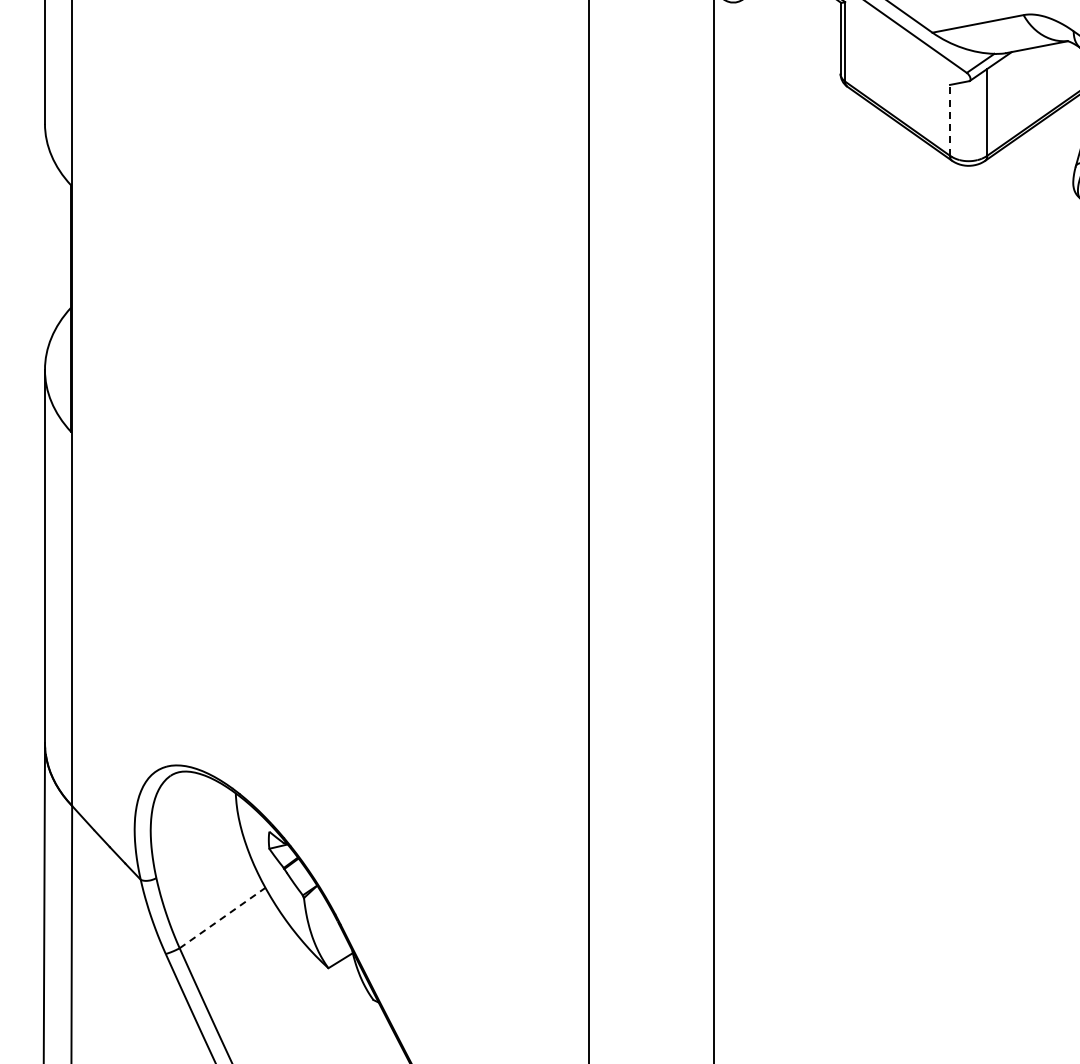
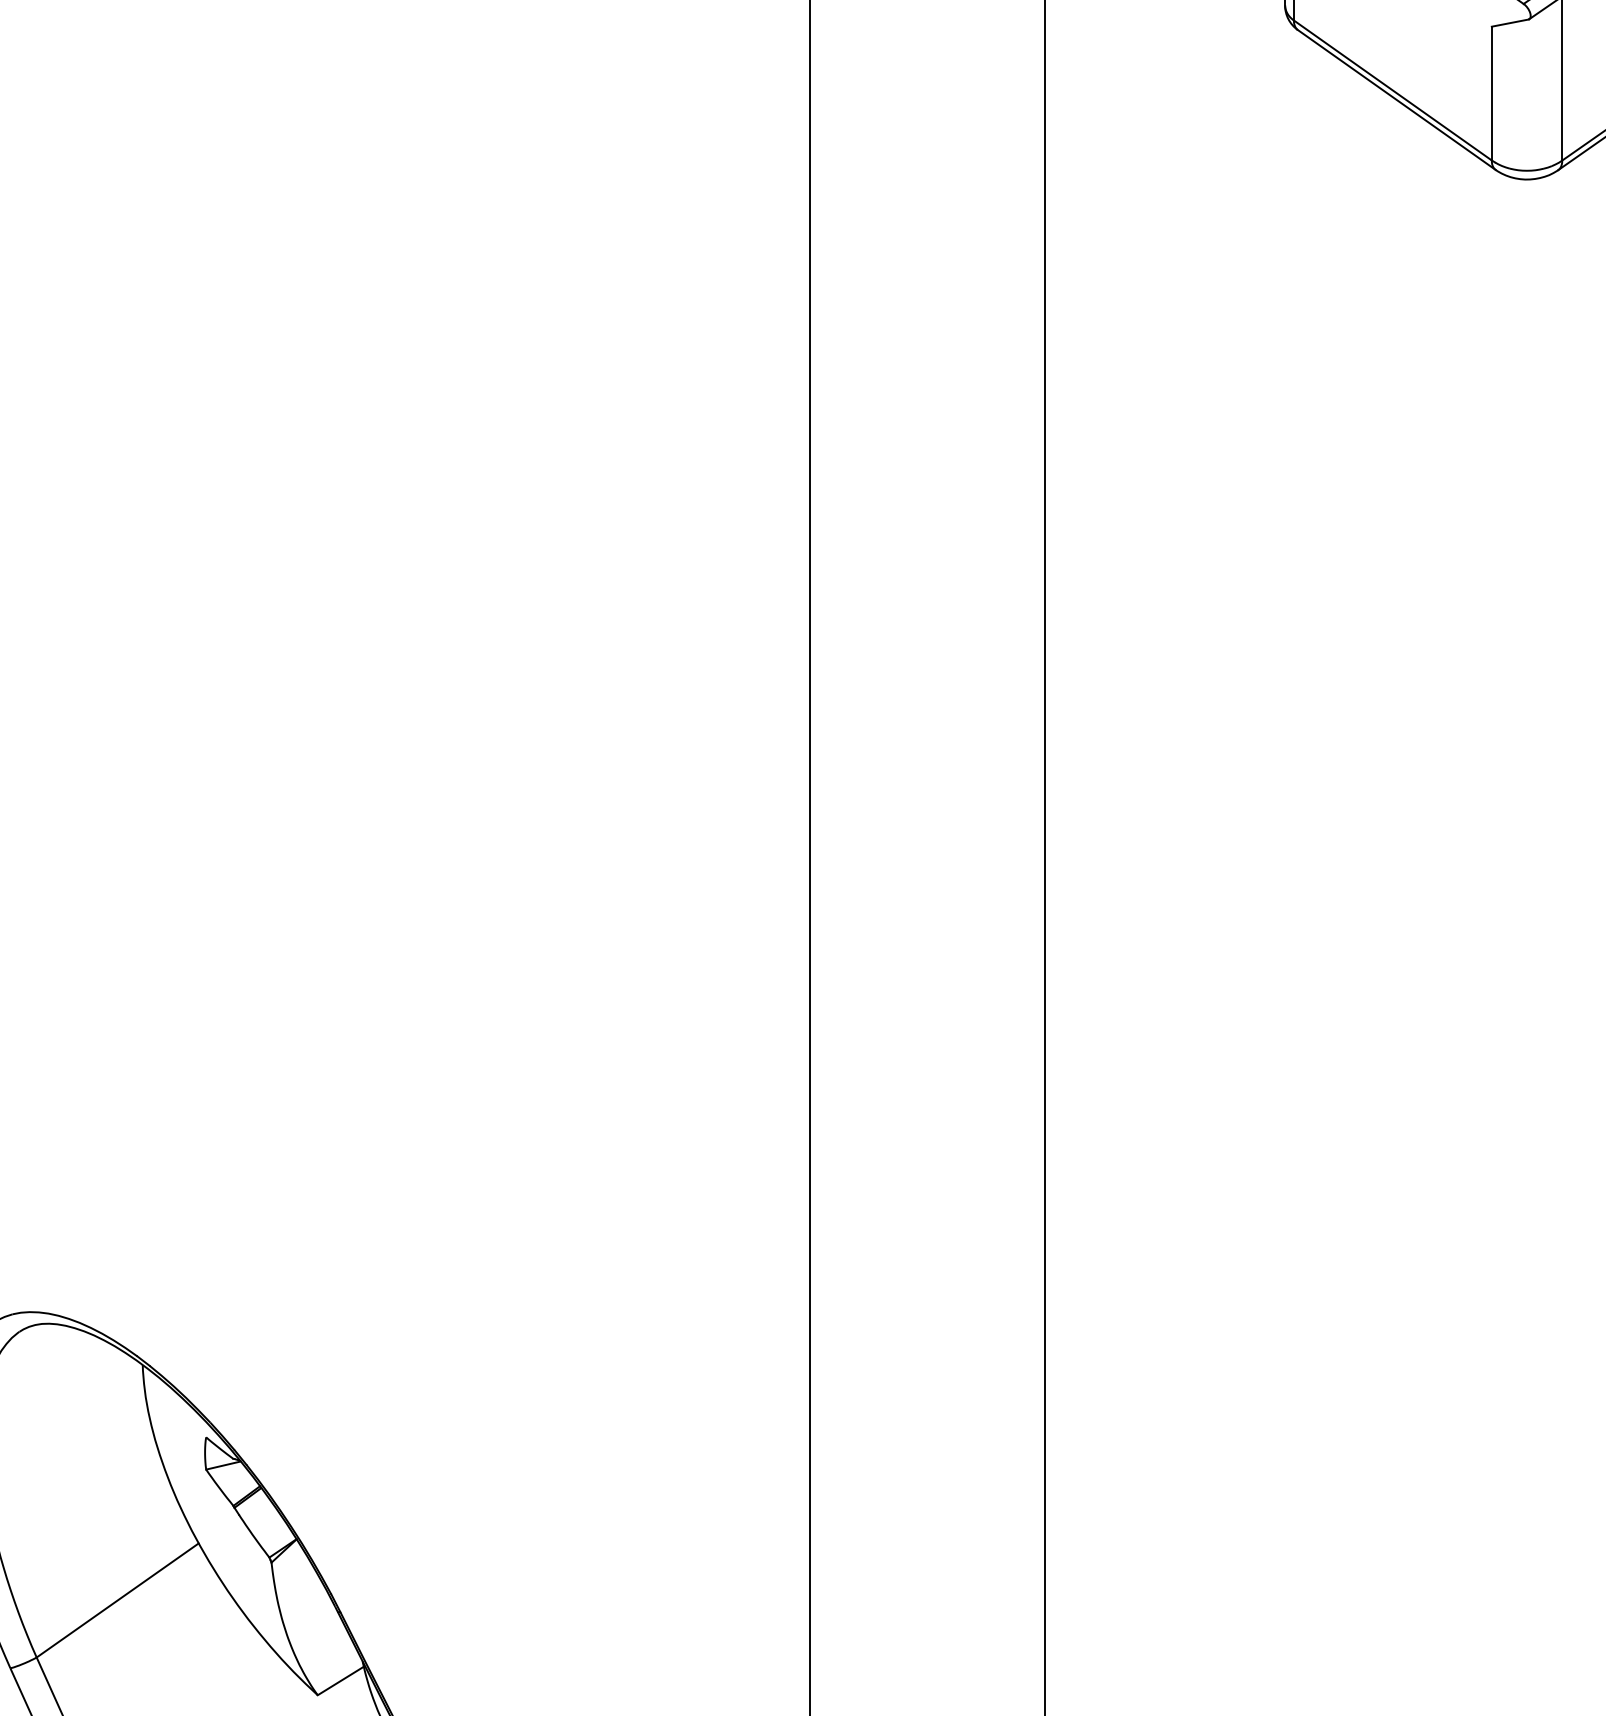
line: (950, 119) -> (1492, 91), dashed -> solid
line: (222, 917) -> (117, 1599), dashed -> solid

